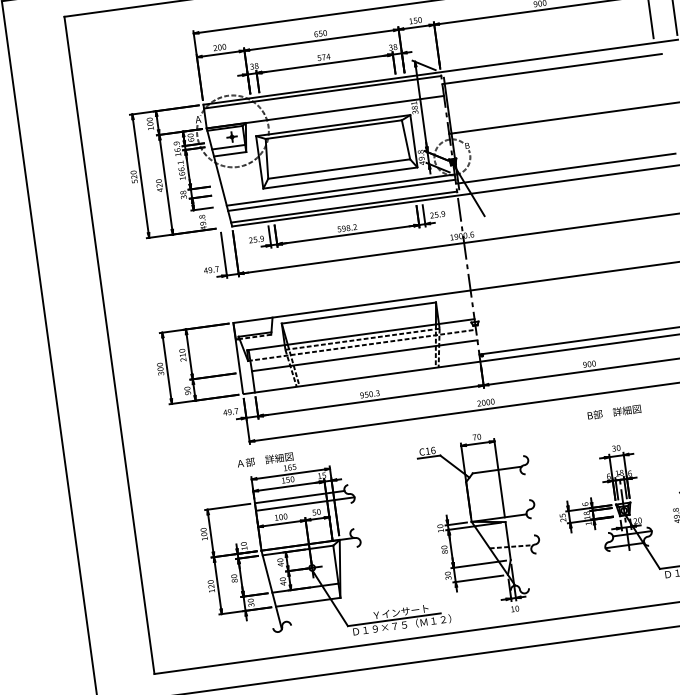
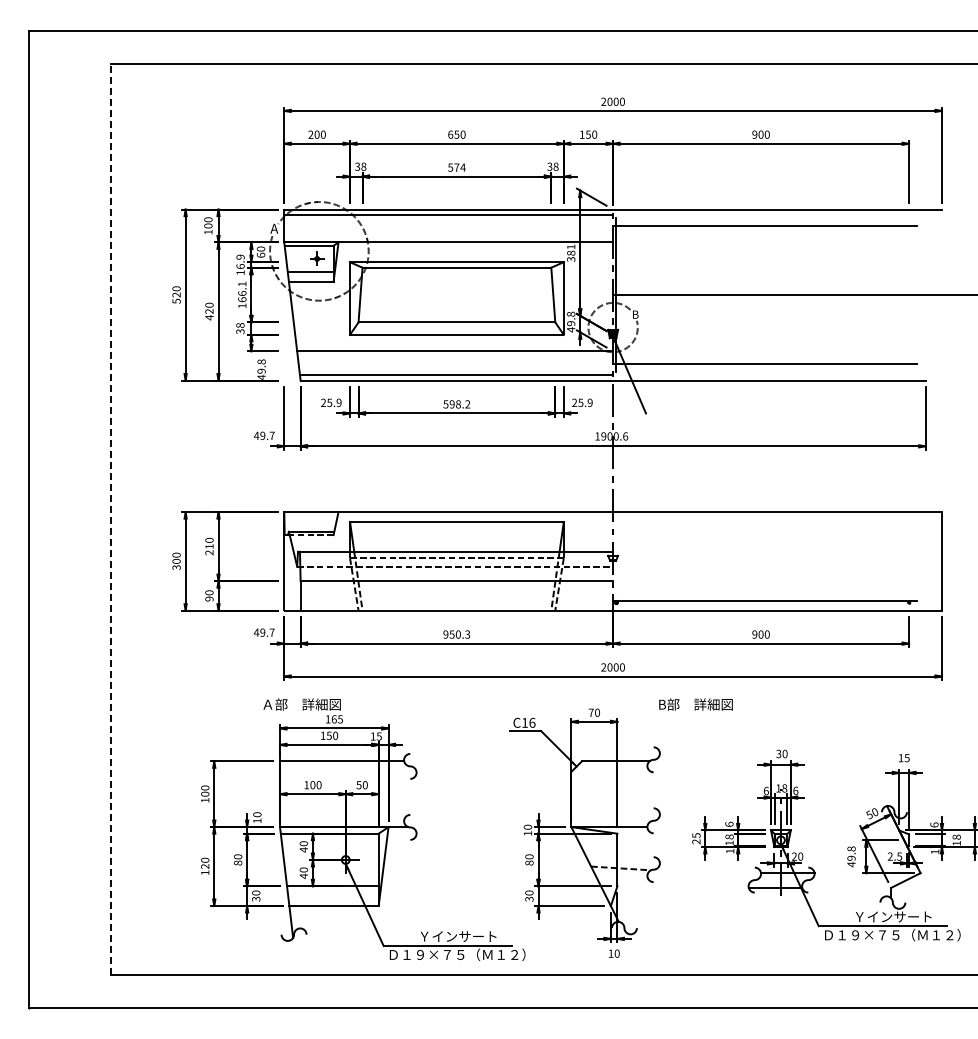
line: (341, 195) -> (455, 358), removed
line: (109, 345) -> (111, 519), solid -> dashed
text: (614, 412) -> (695, 704), moved
line: (305, 503) -> (348, 771), removed

